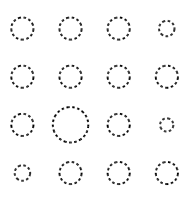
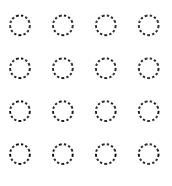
circle: (166, 28) -> (148, 25), size x1.43
circle: (70, 124) -> (62, 110), size x0.62
circle: (166, 124) -> (148, 110), size x1.67
circle: (22, 172) -> (20, 153), size x1.43

